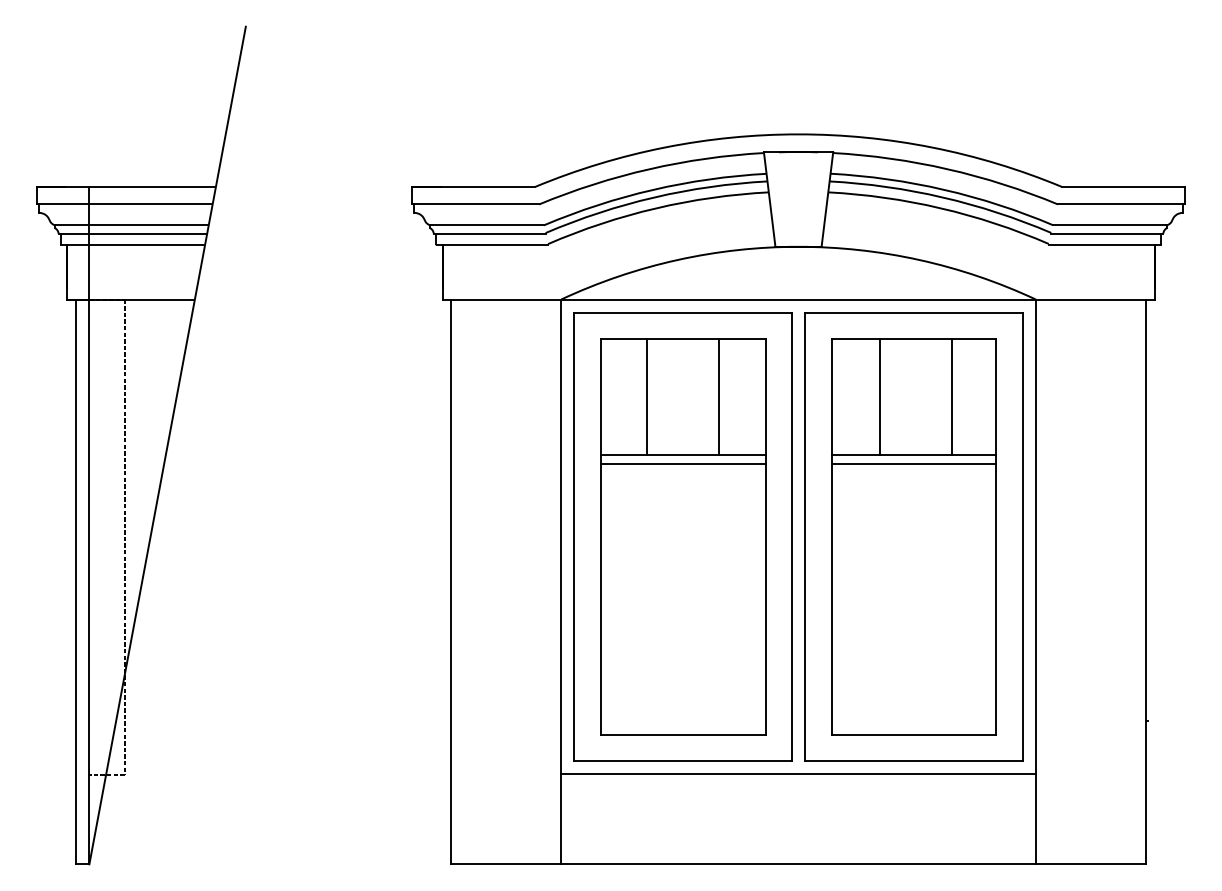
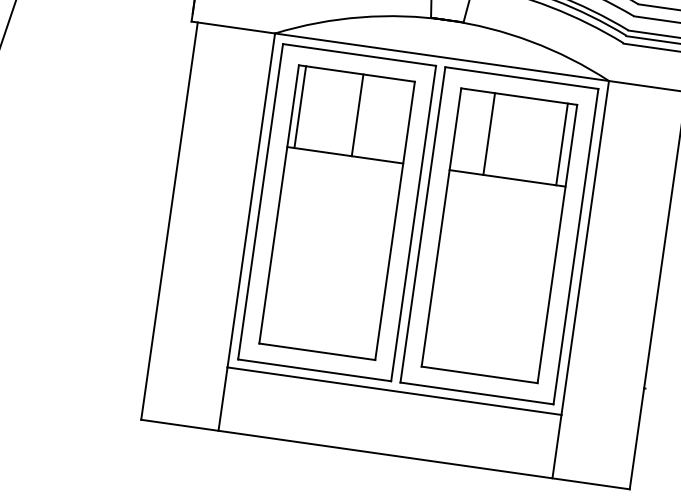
line: (646, 397) -> (299, 107), moved
line: (719, 397) -> (357, 115), moved
line: (952, 397) -> (562, 144), moved
line: (682, 464) -> (343, 161), removed
line: (913, 464) -> (506, 184), removed

